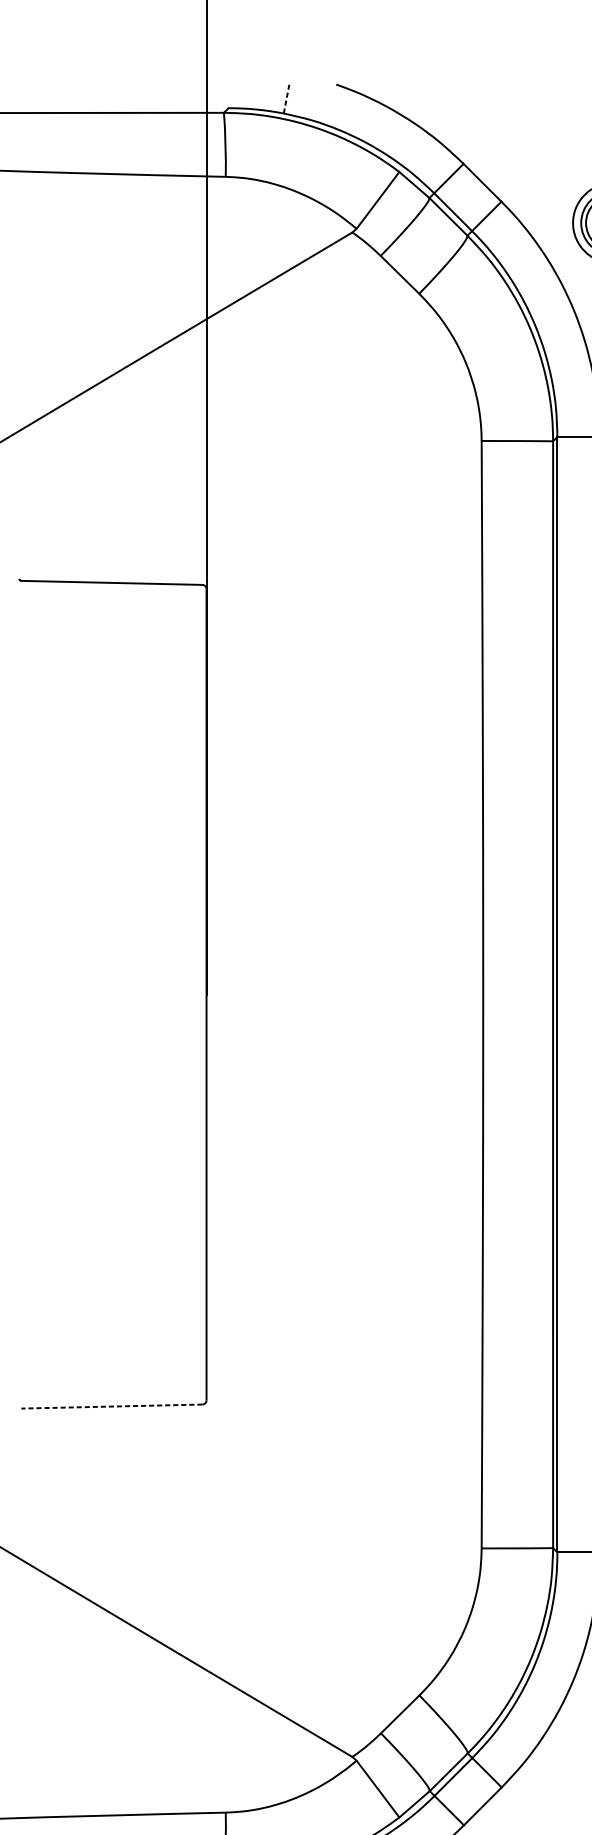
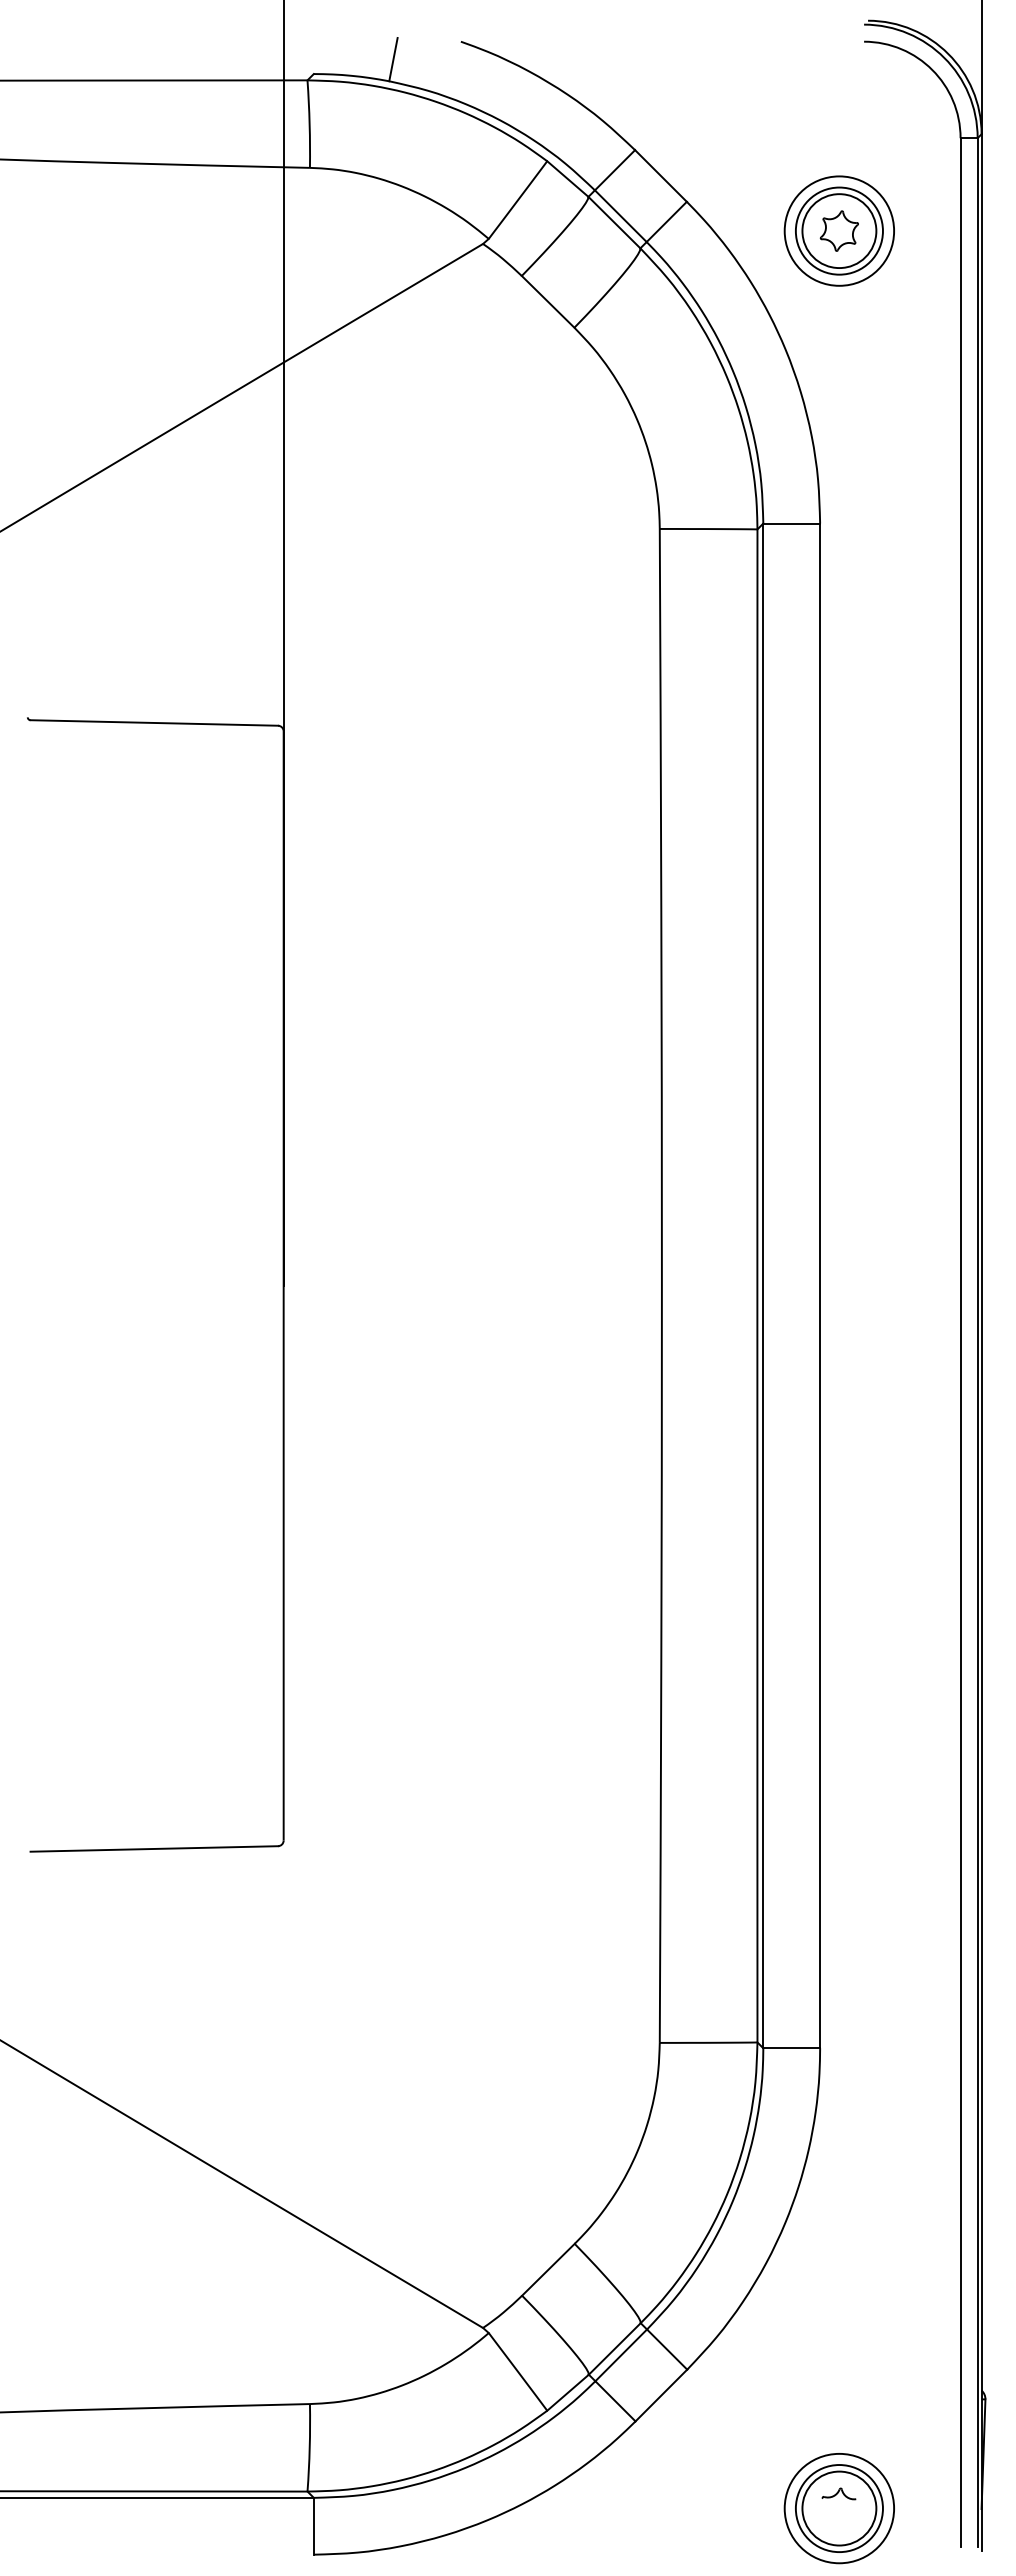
line: (286, 97) -> (393, 59), dashed -> solid
line: (112, 1406) -> (154, 1848), dashed -> solid

